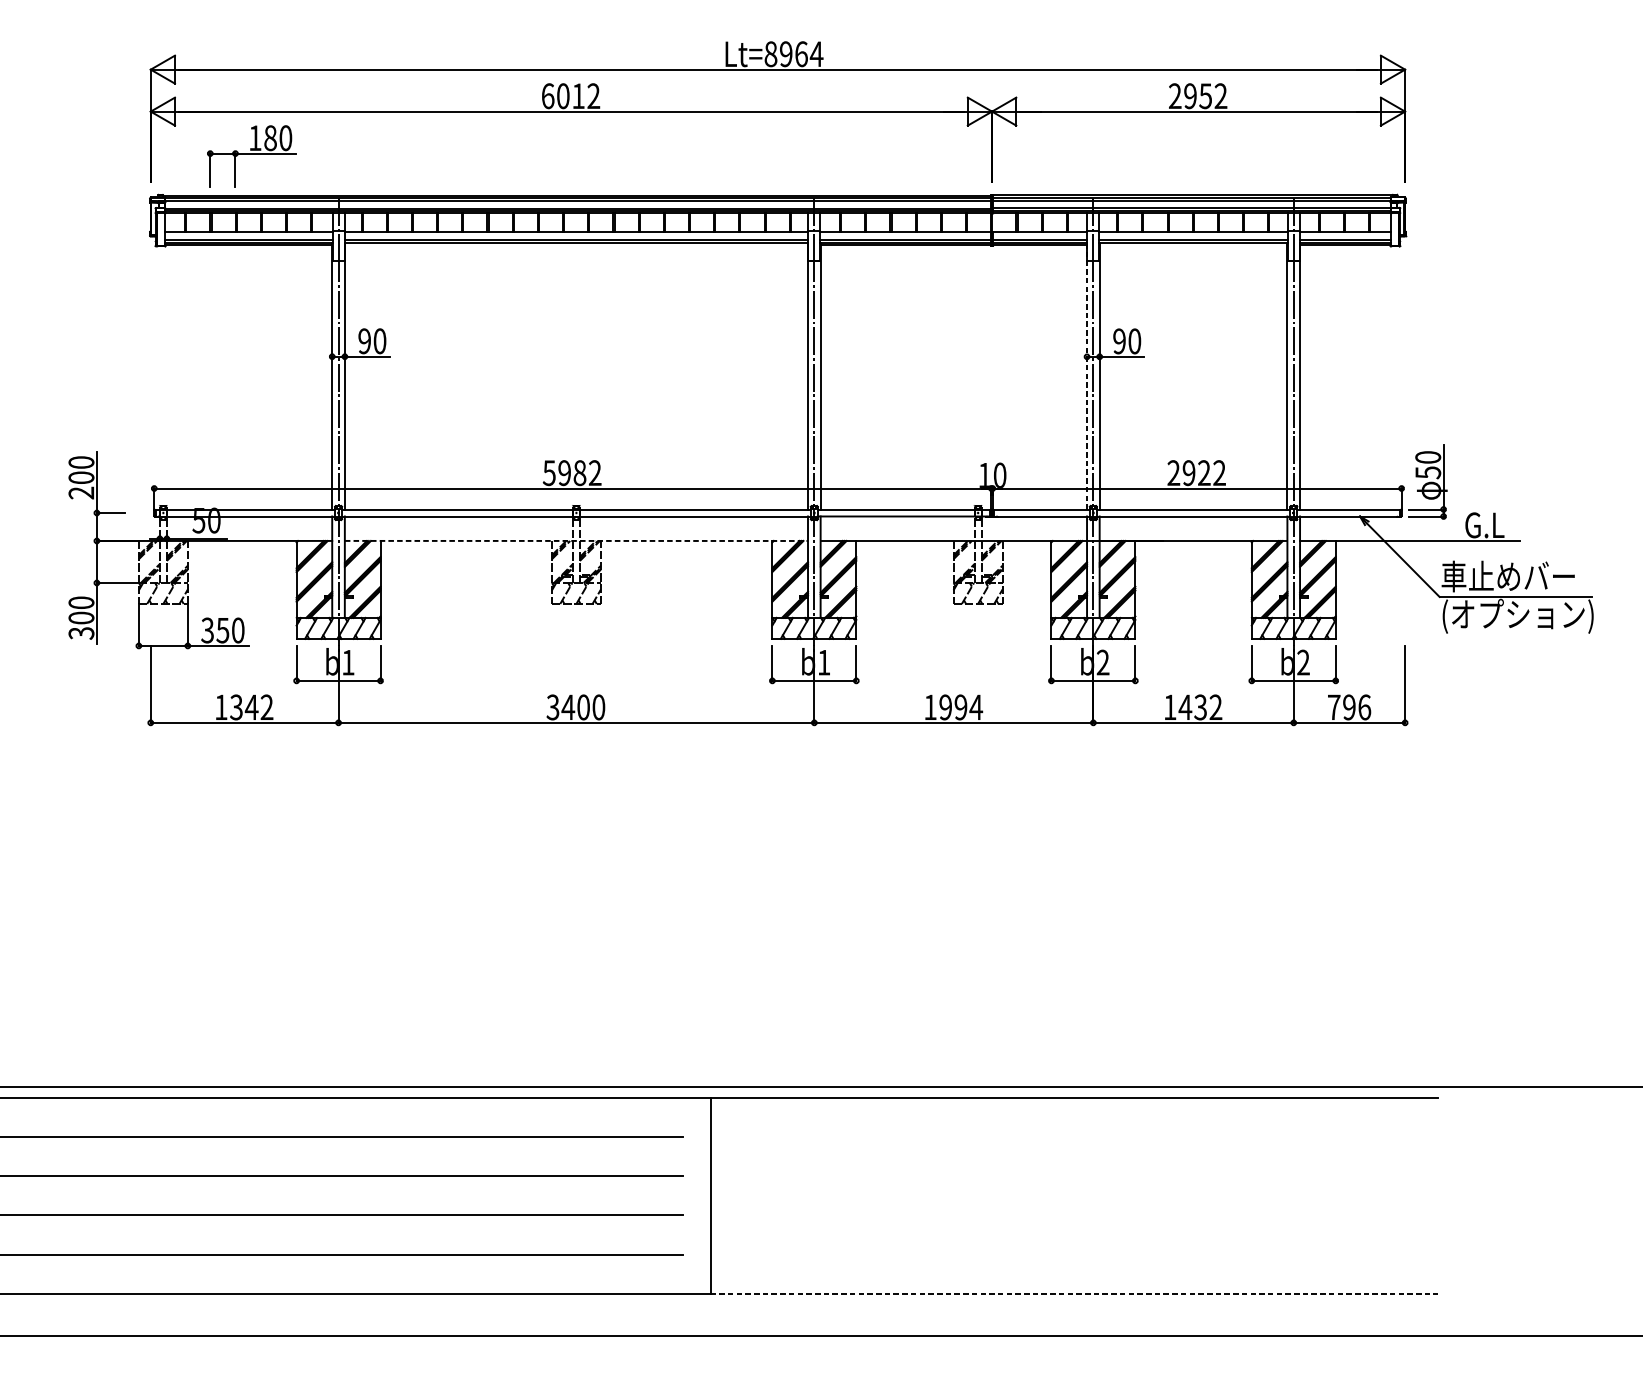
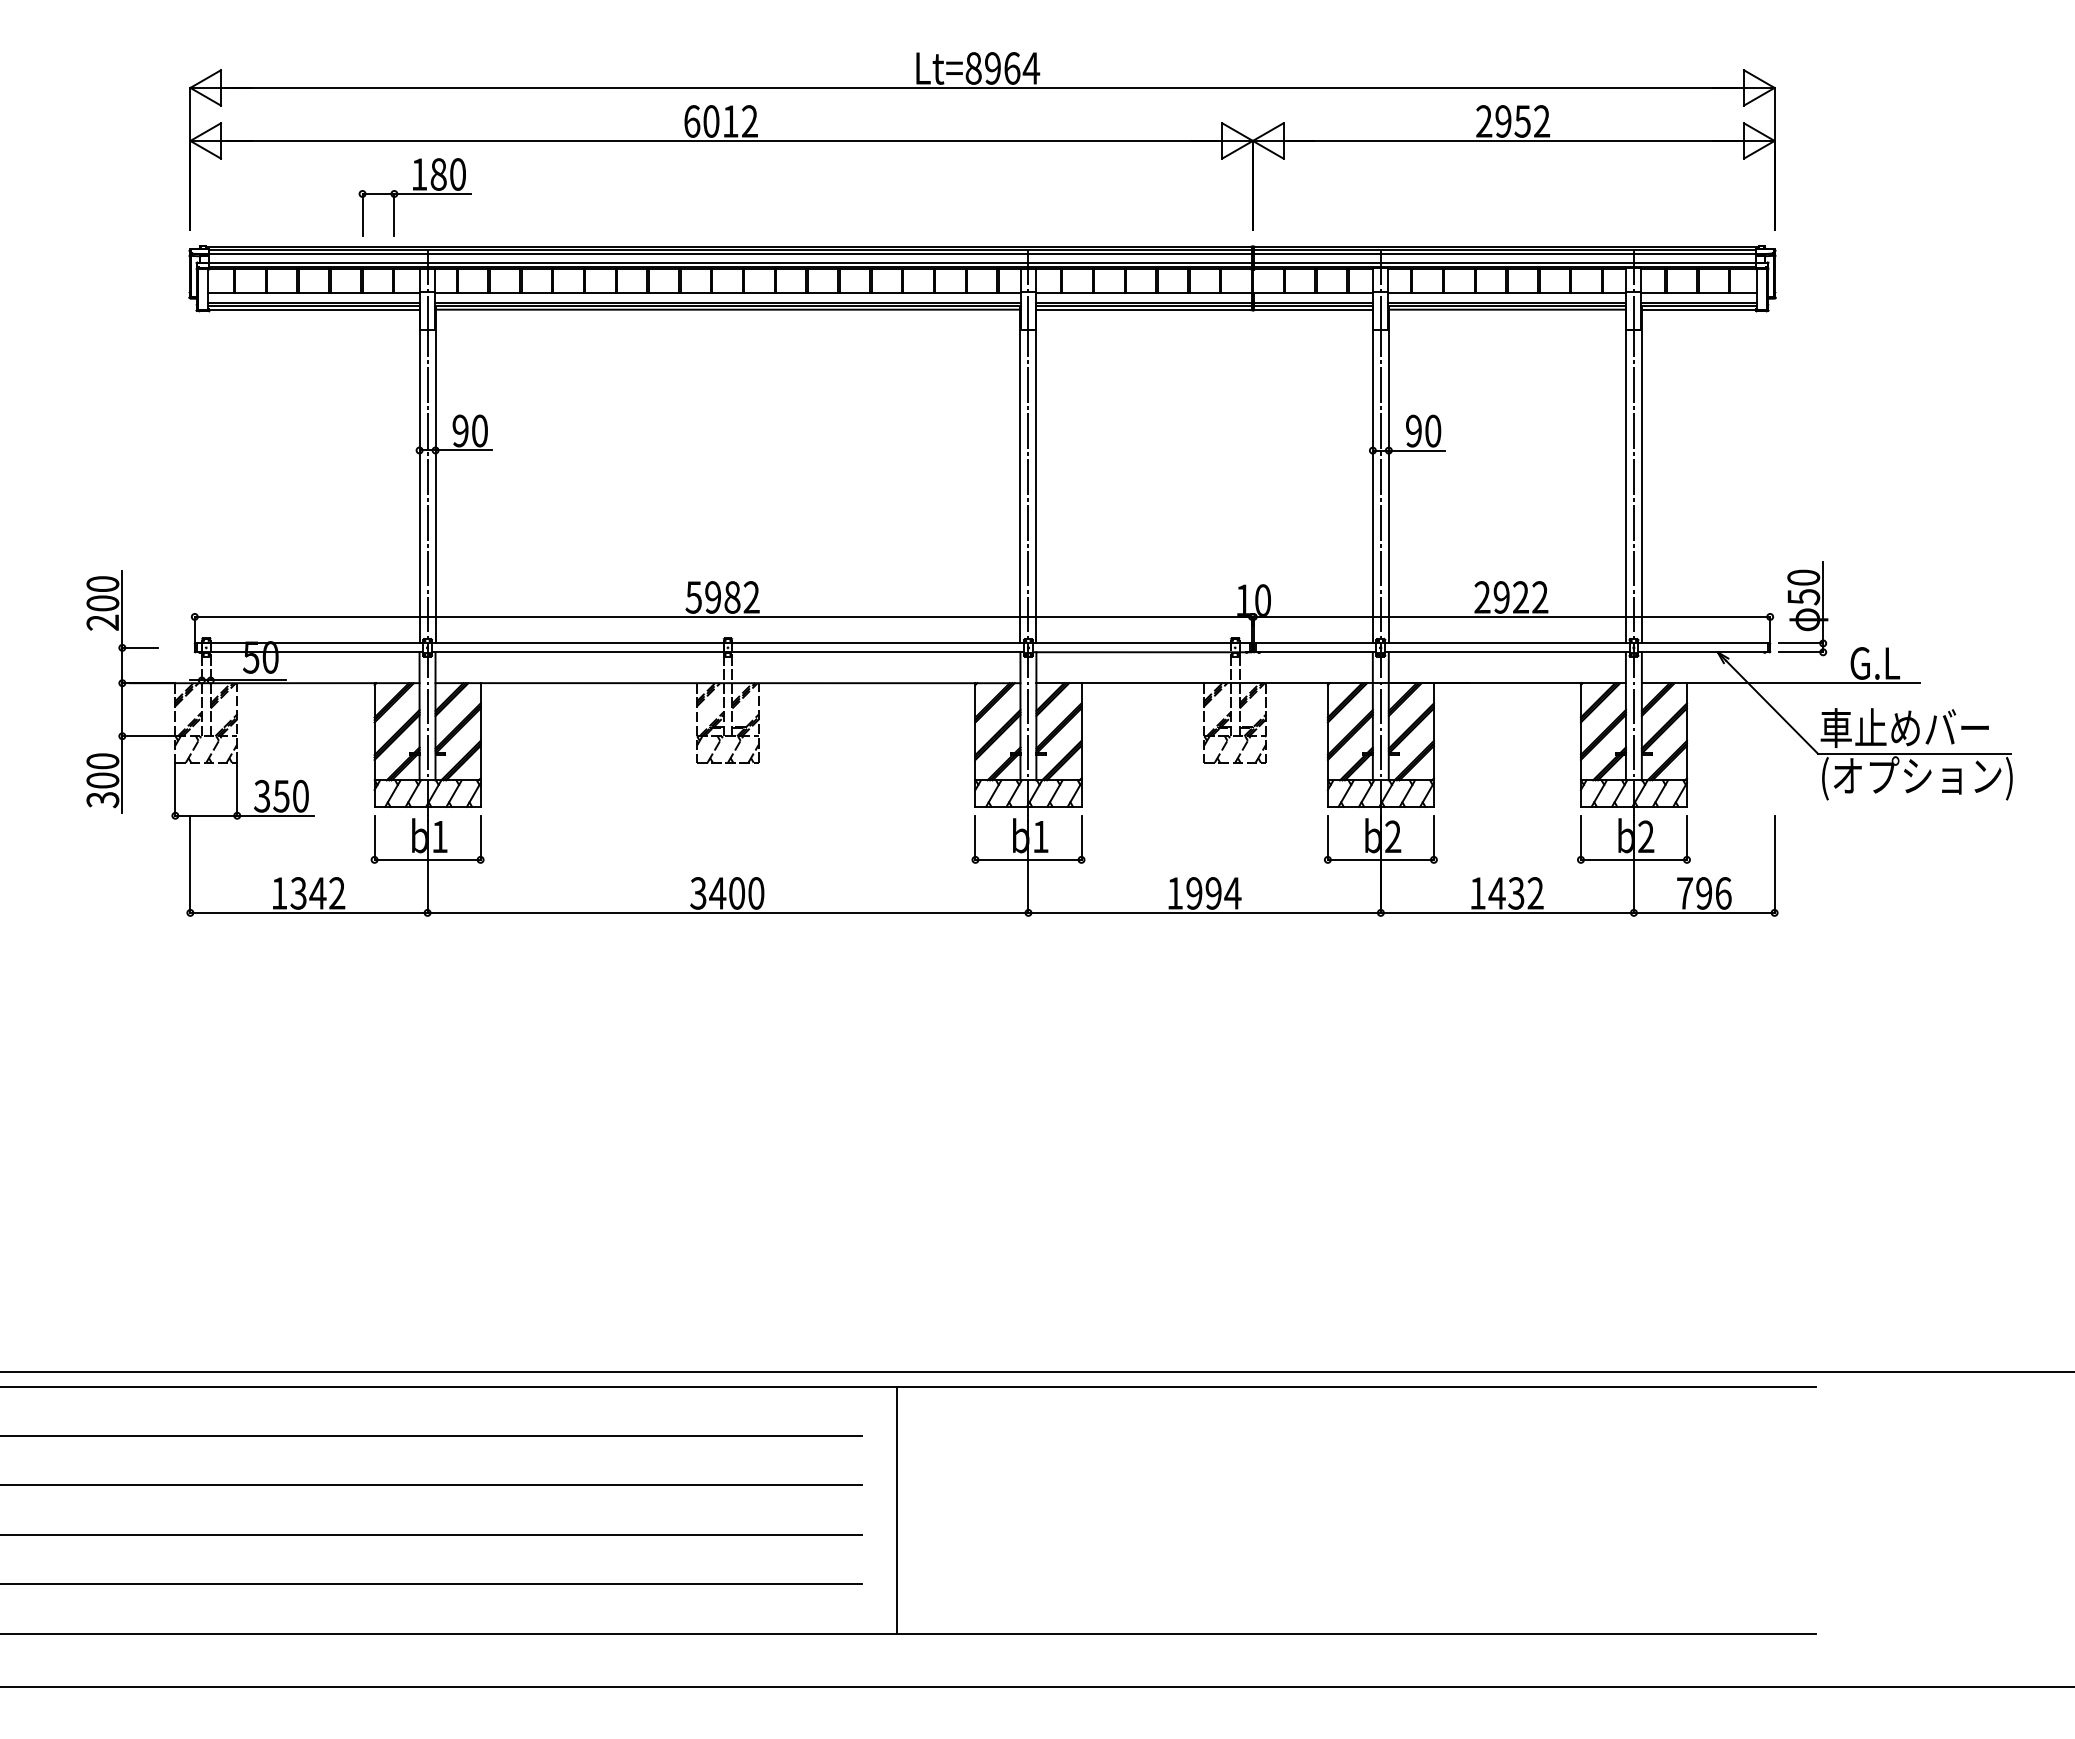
part: (251, 156) -> (414, 197), moved
line: (576, 245) -> (727, 309), added
line: (1192, 245) -> (1506, 309), added
line: (1086, 376) -> (1372, 475), dashed -> solid
line: (576, 541) -> (728, 683), dashed -> solid
line: (1074, 1293) -> (1357, 1633), dashed -> solid

